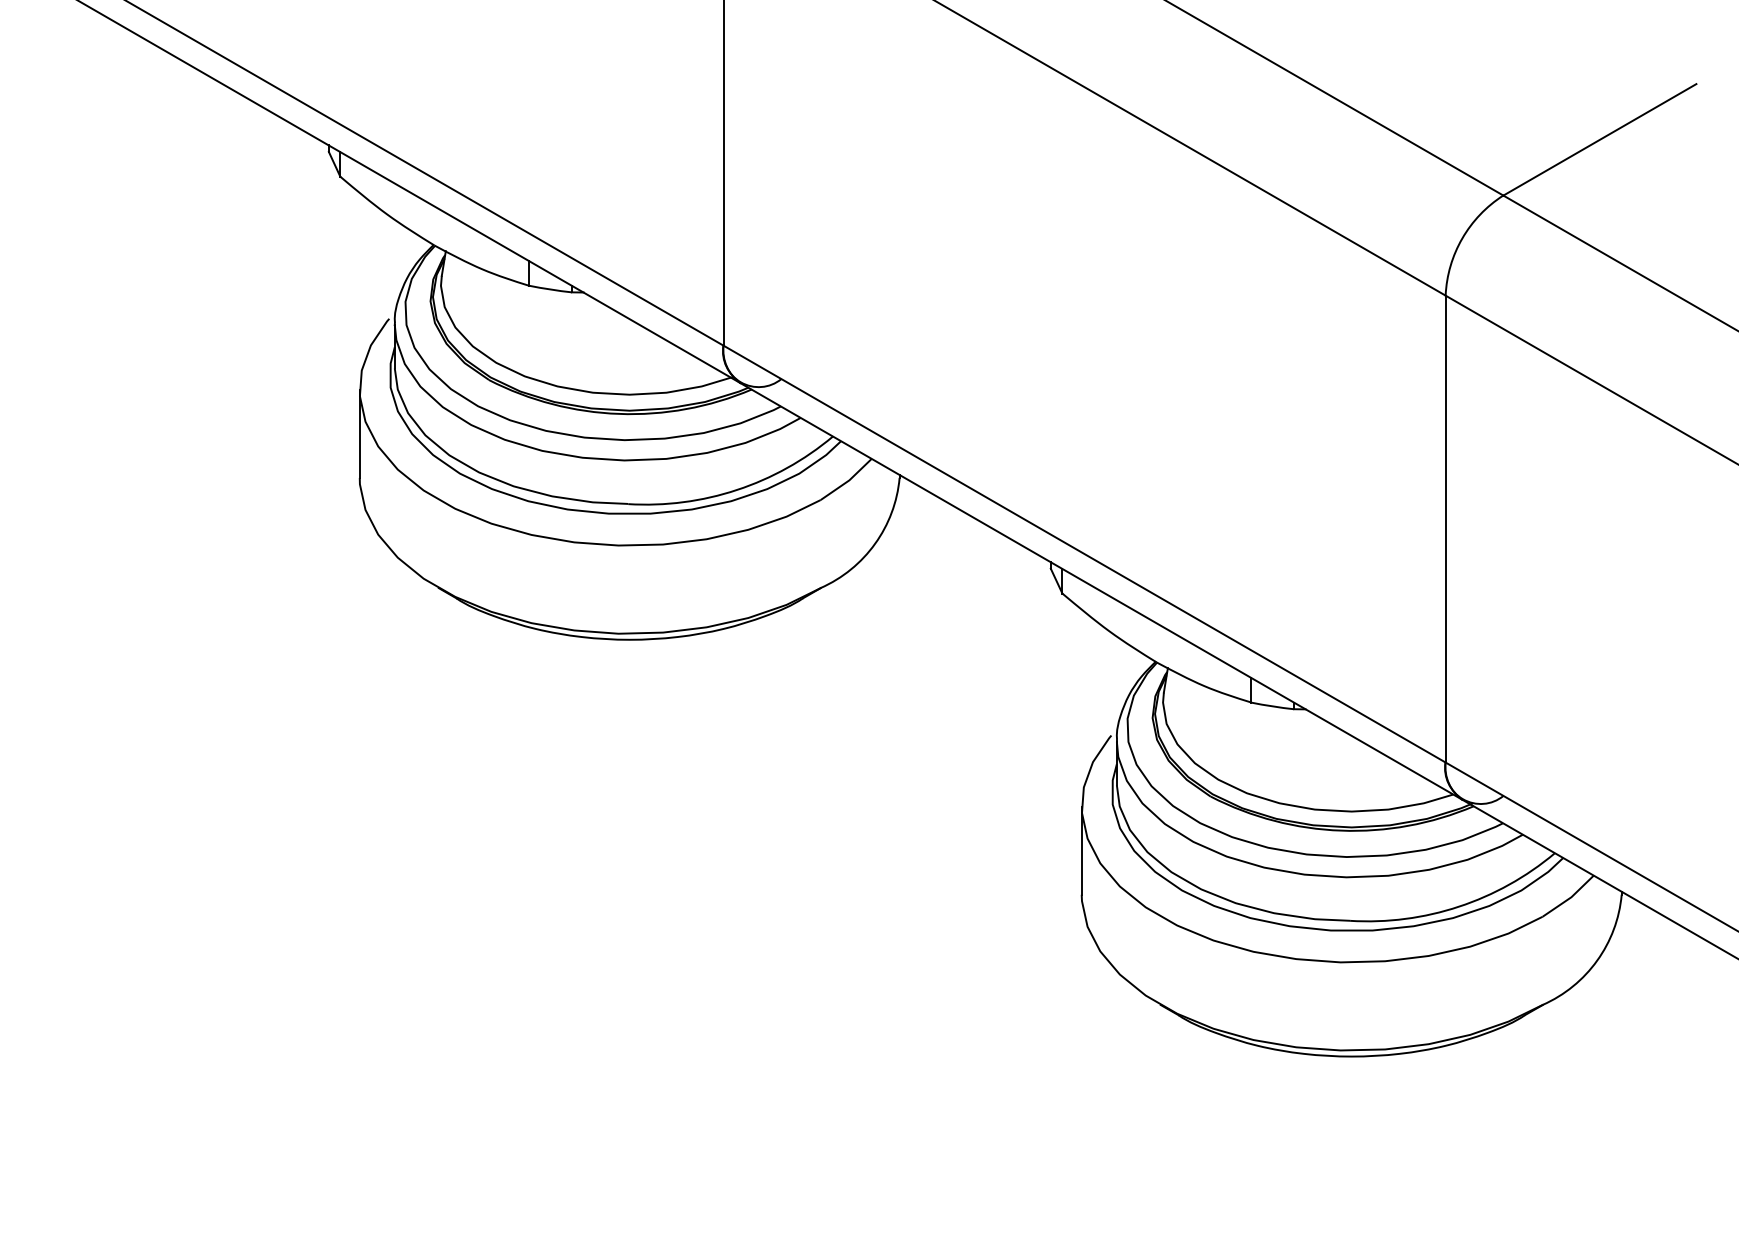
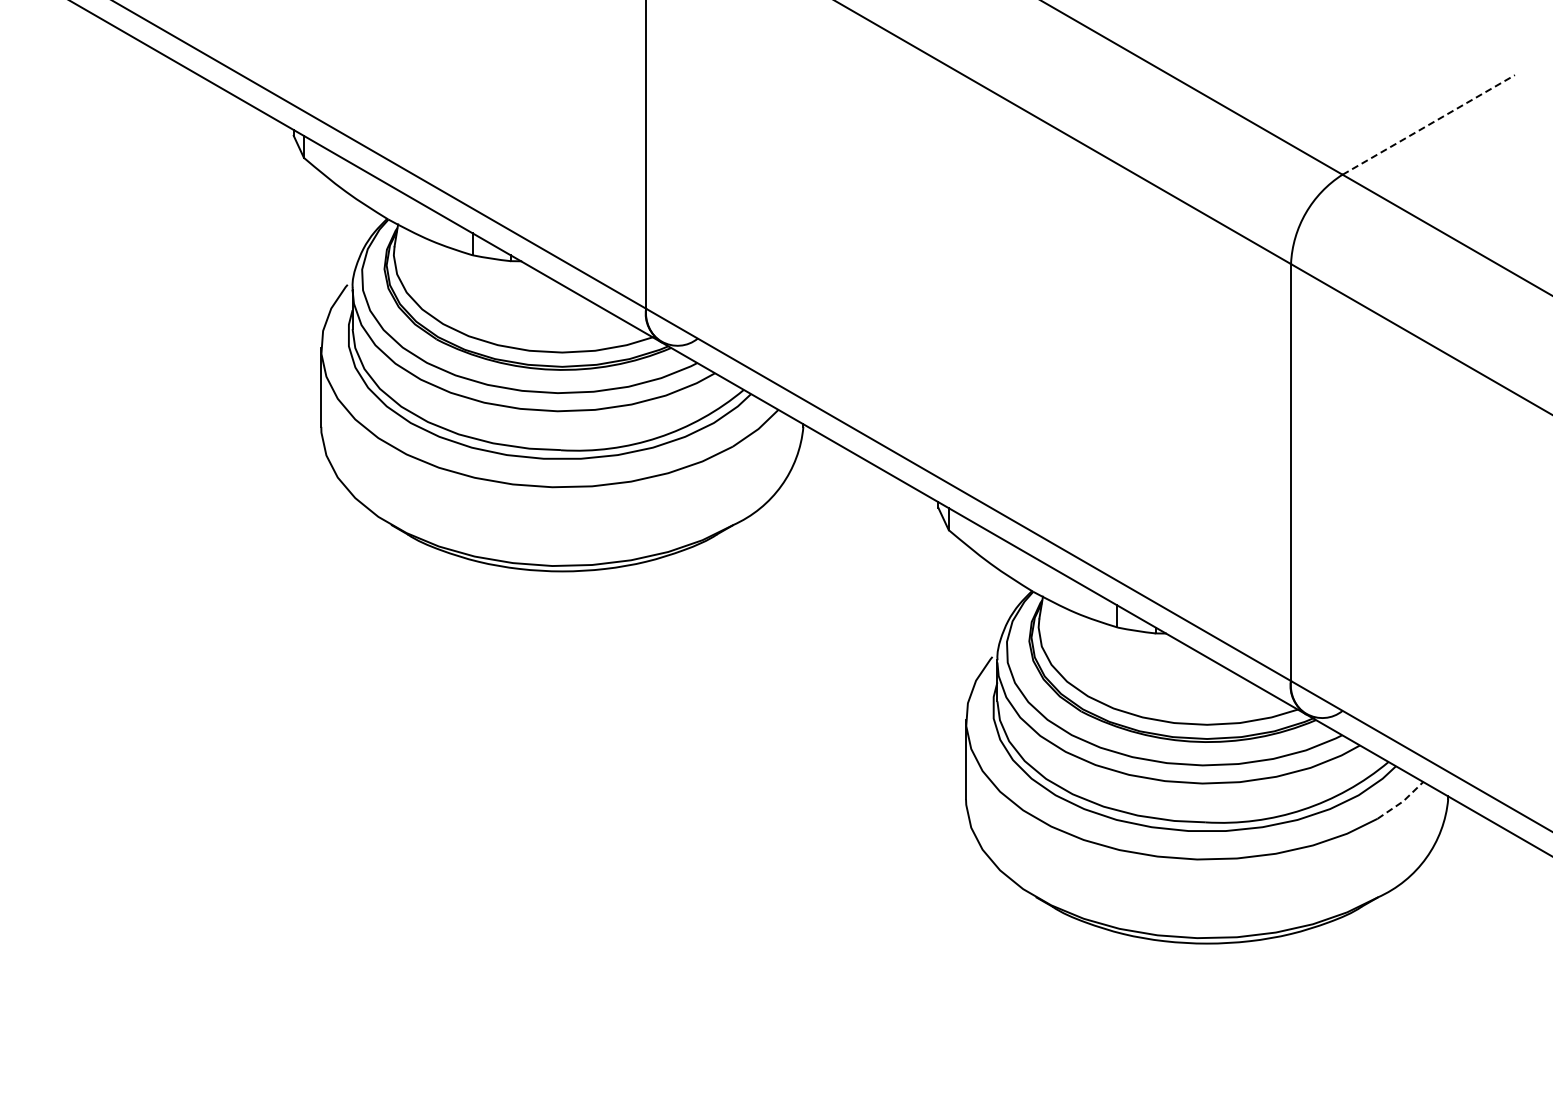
line: (1599, 139) -> (1428, 124), solid -> dashed
line: (1570, 897) -> (1402, 801), solid -> dashed

